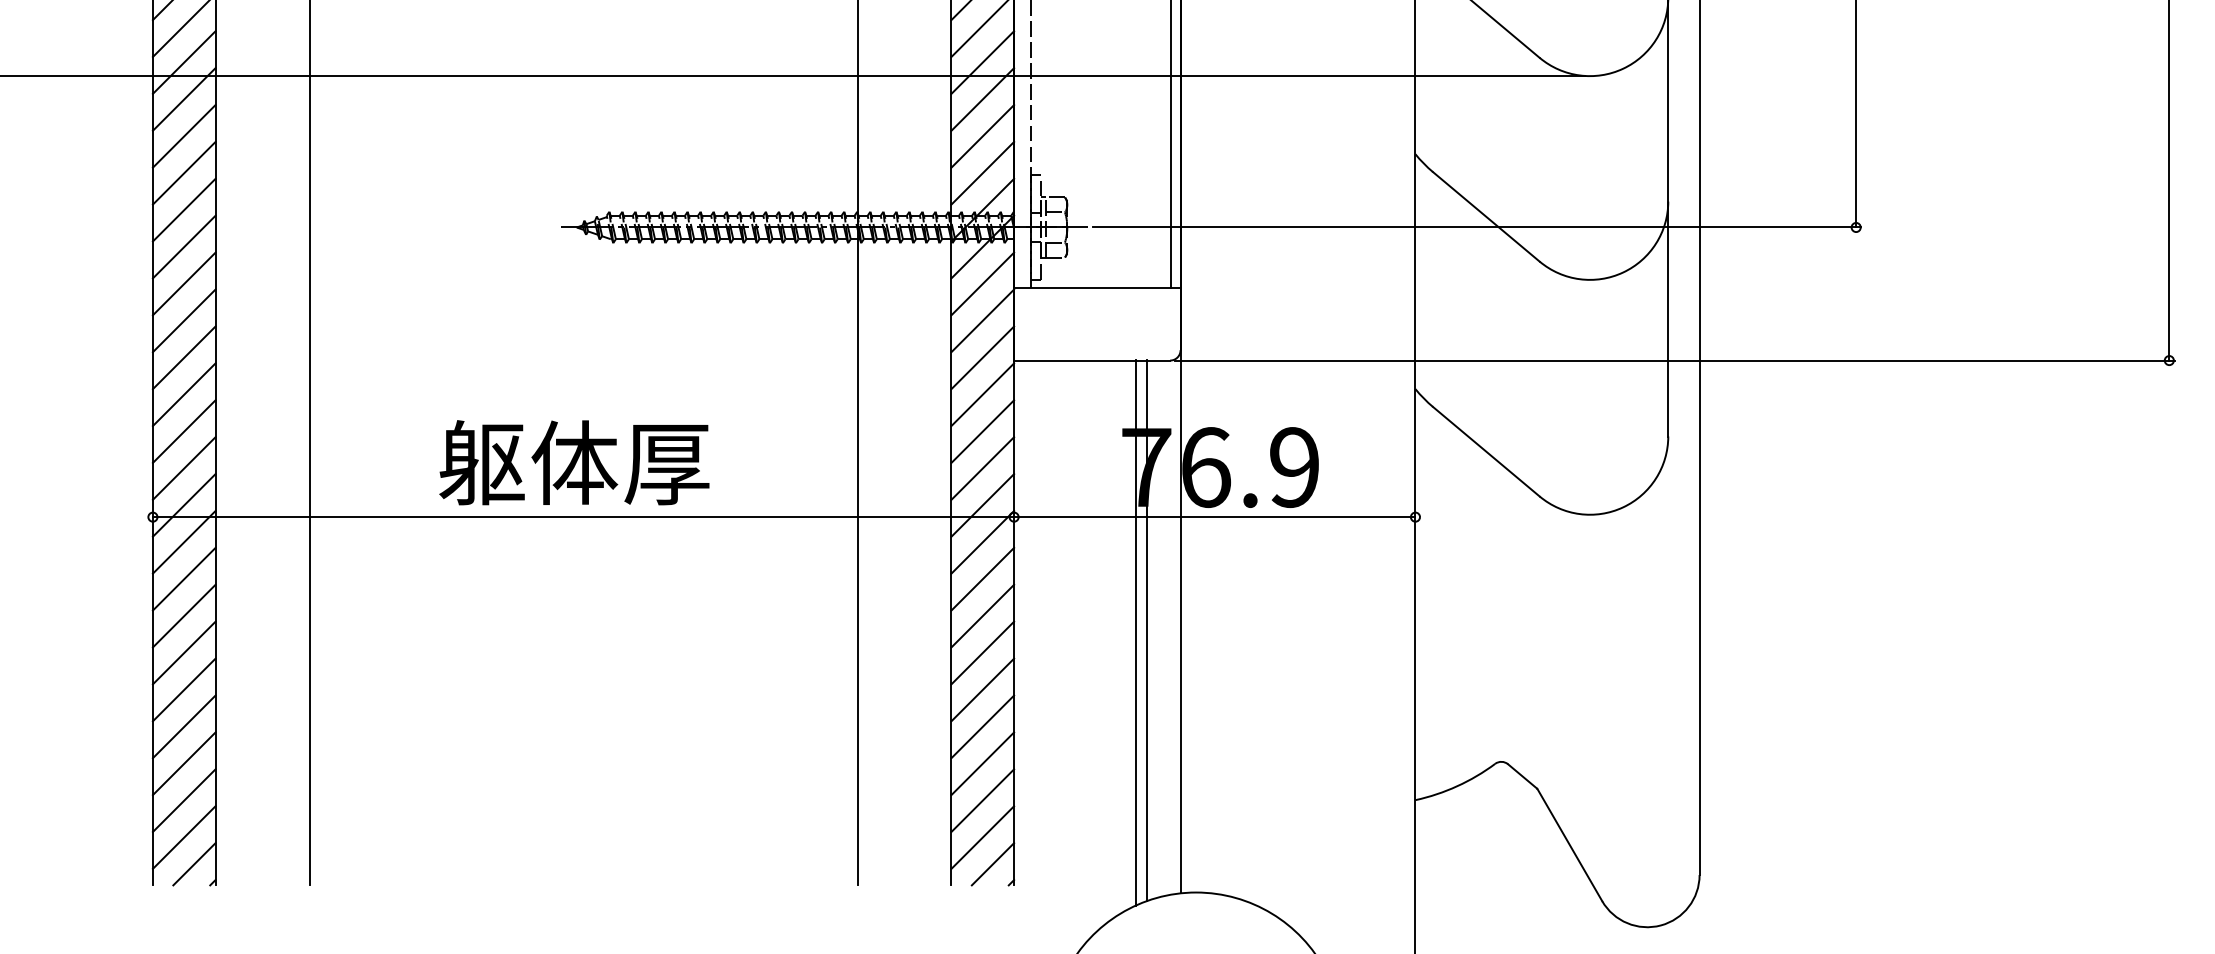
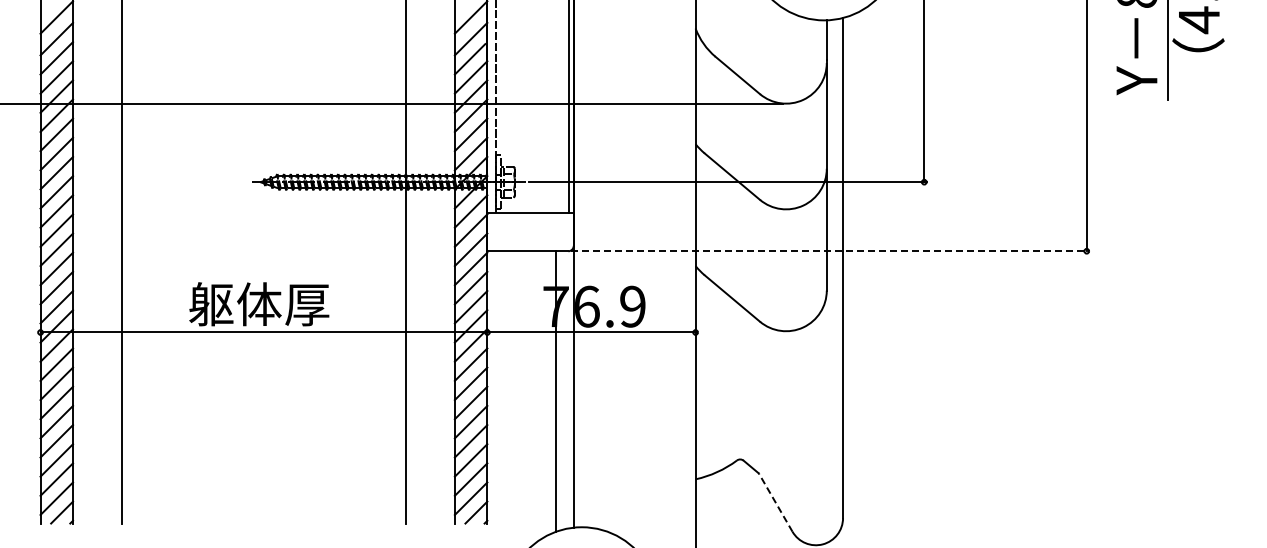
line: (1675, 361) -> (830, 251), solid -> dashed
line: (1135, 632) -> (550, 392), removed
line: (1569, 844) -> (775, 502), solid -> dashed

